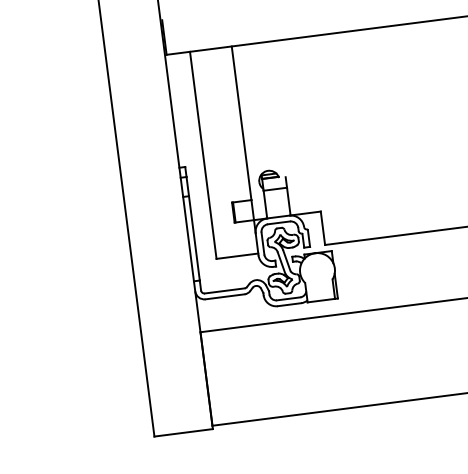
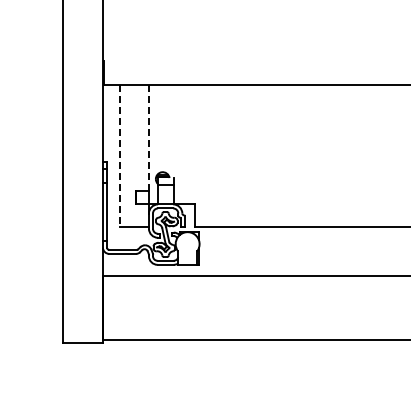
line: (240, 123) -> (148, 137), solid -> dashed
line: (203, 155) -> (120, 156), solid -> dashed

